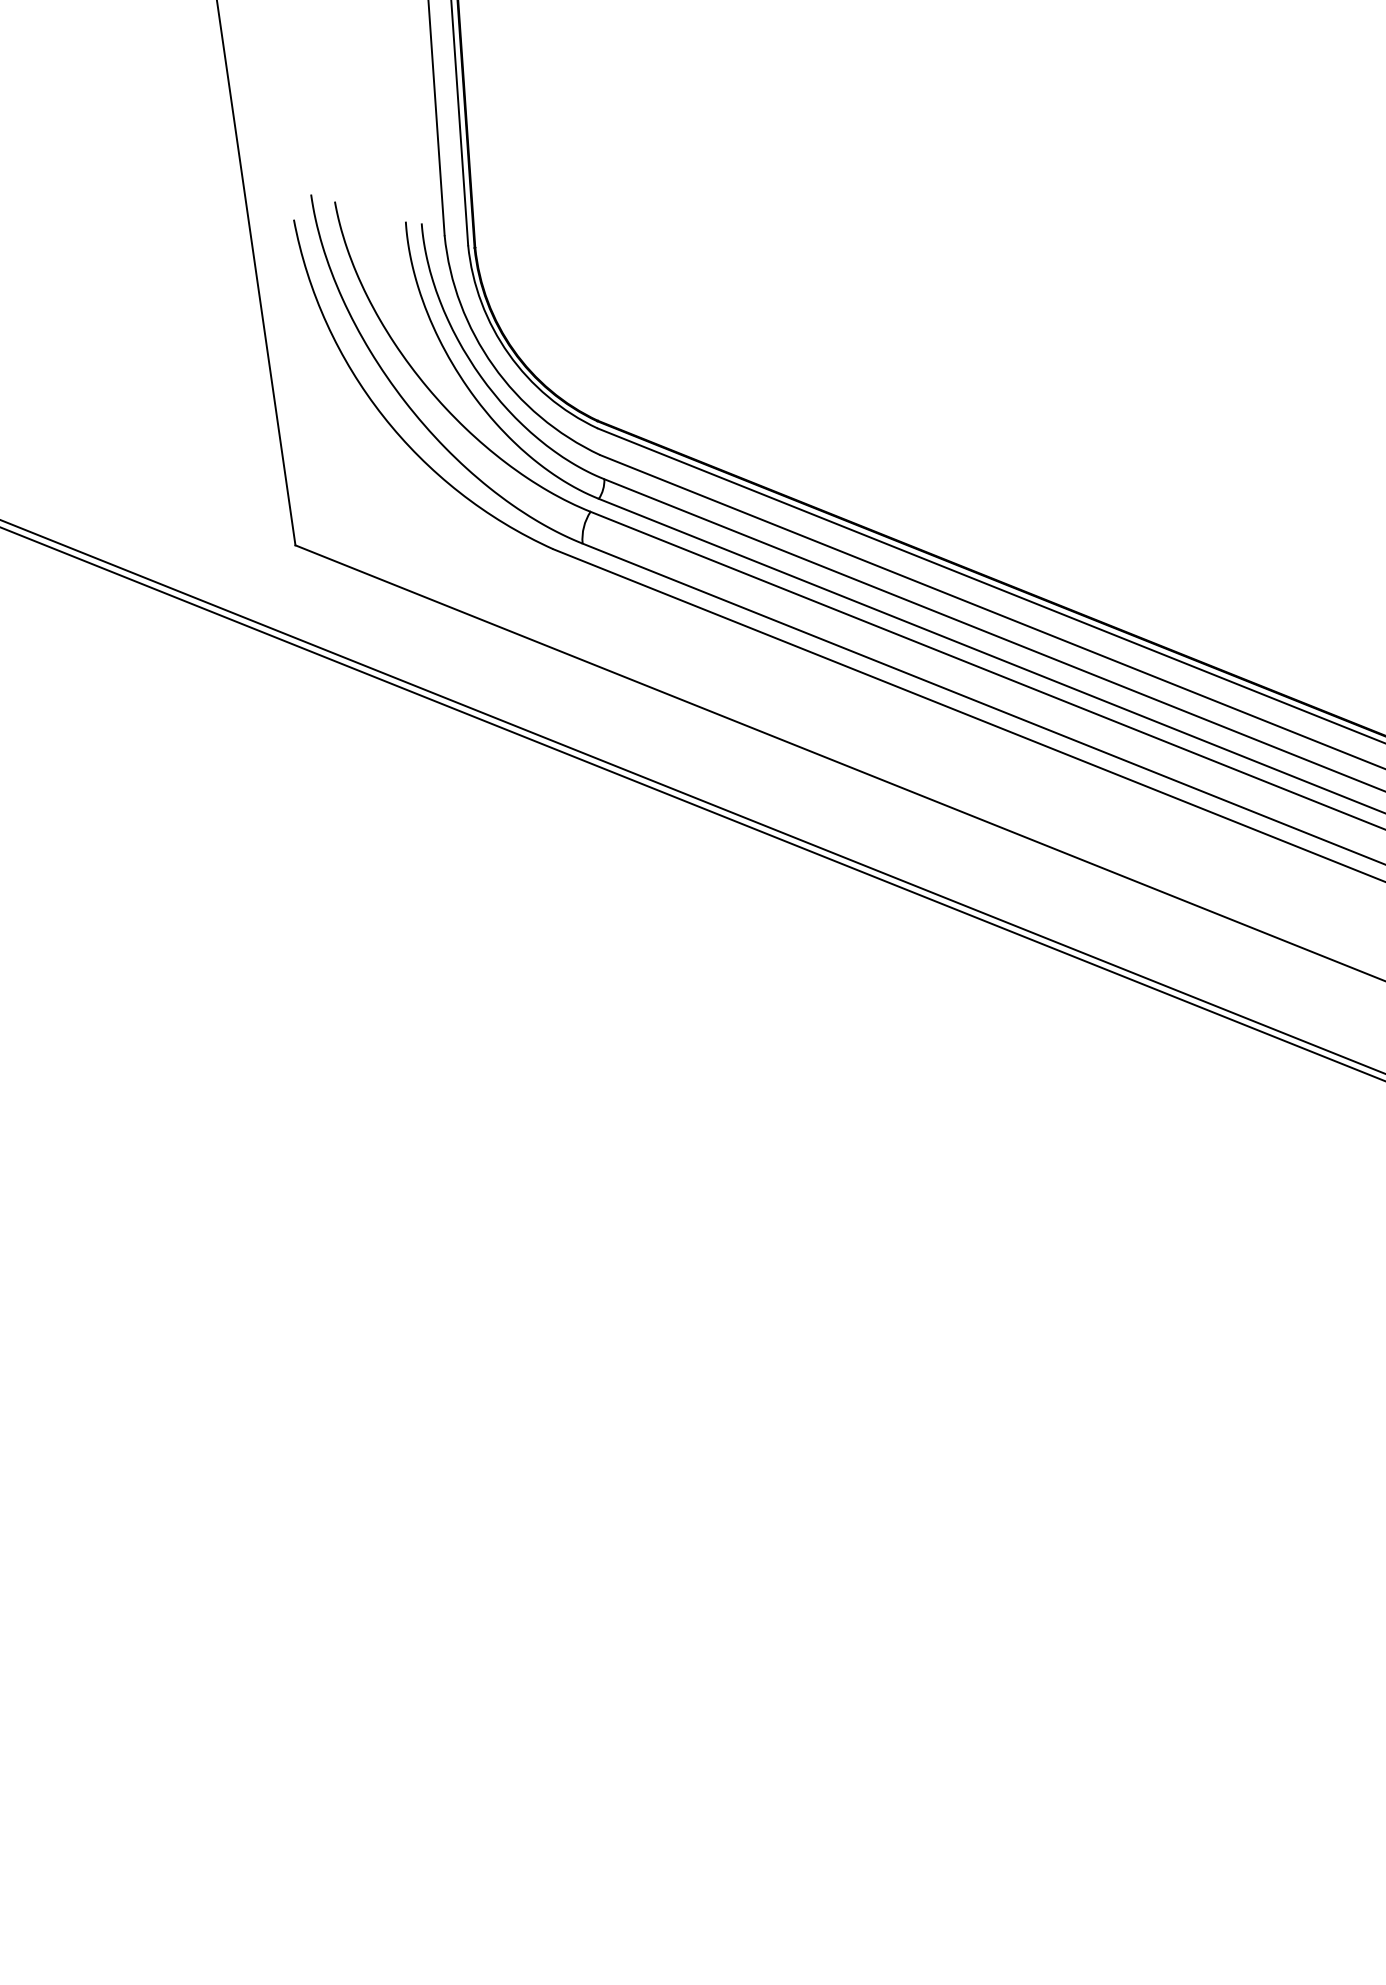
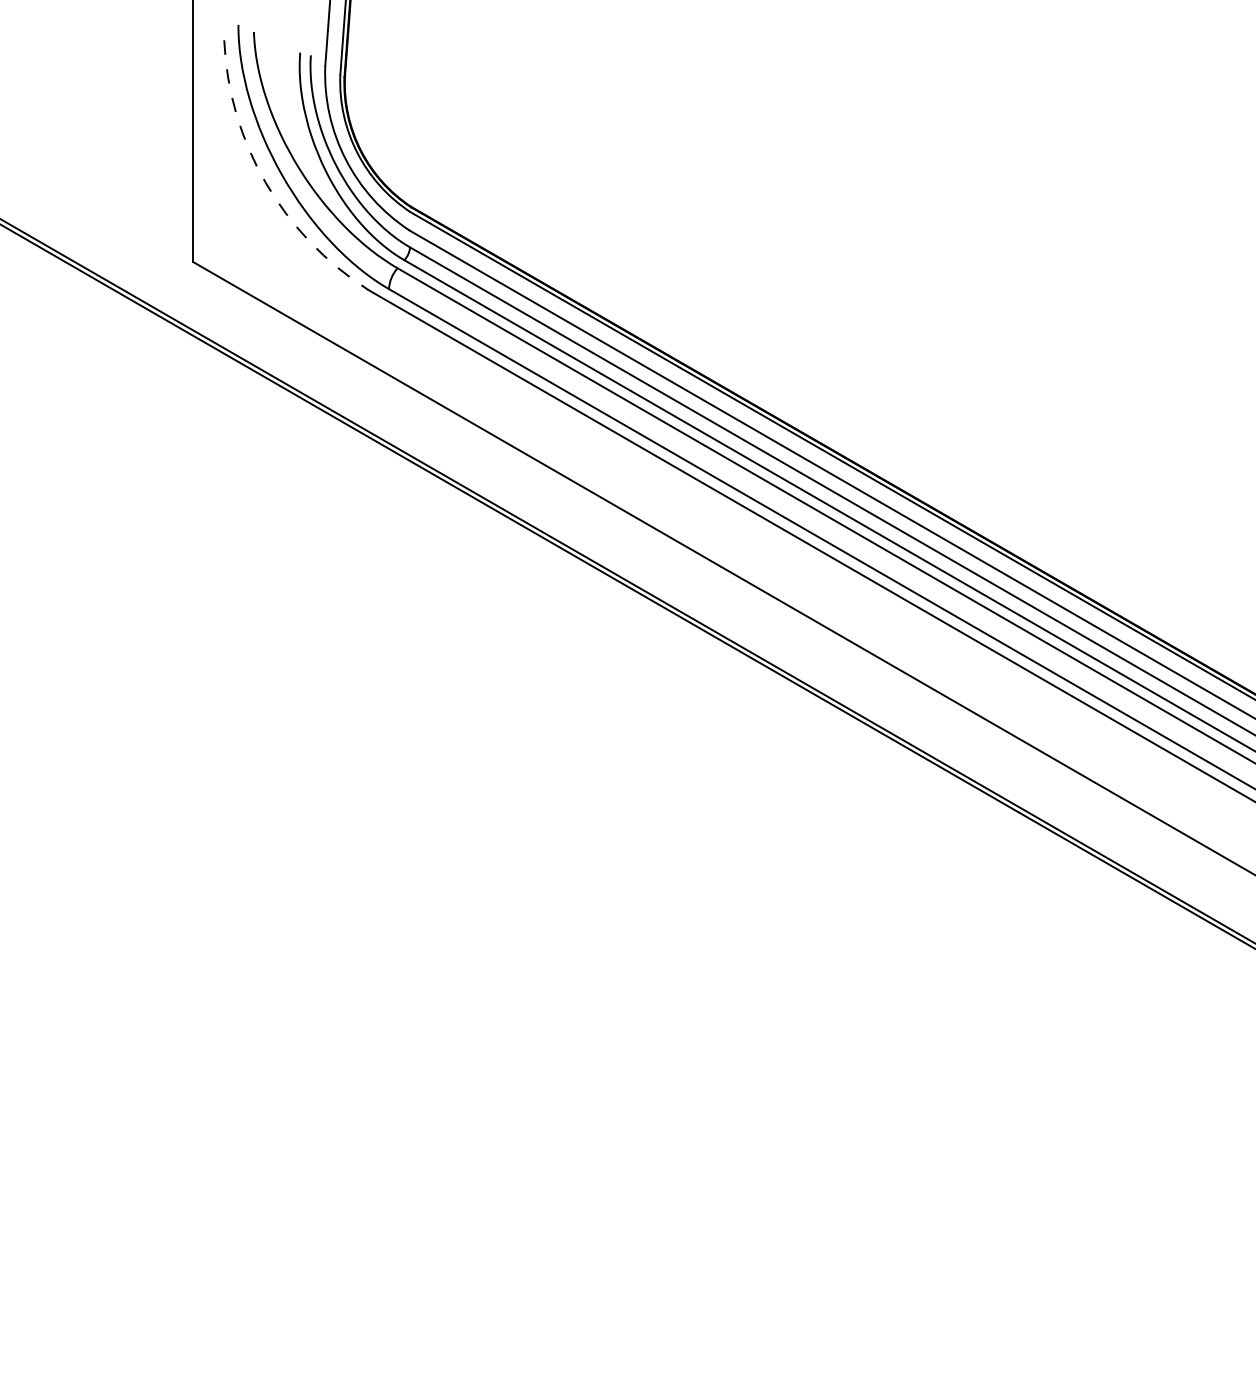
arc: (382, 415) -> (265, 182), solid -> dashed

